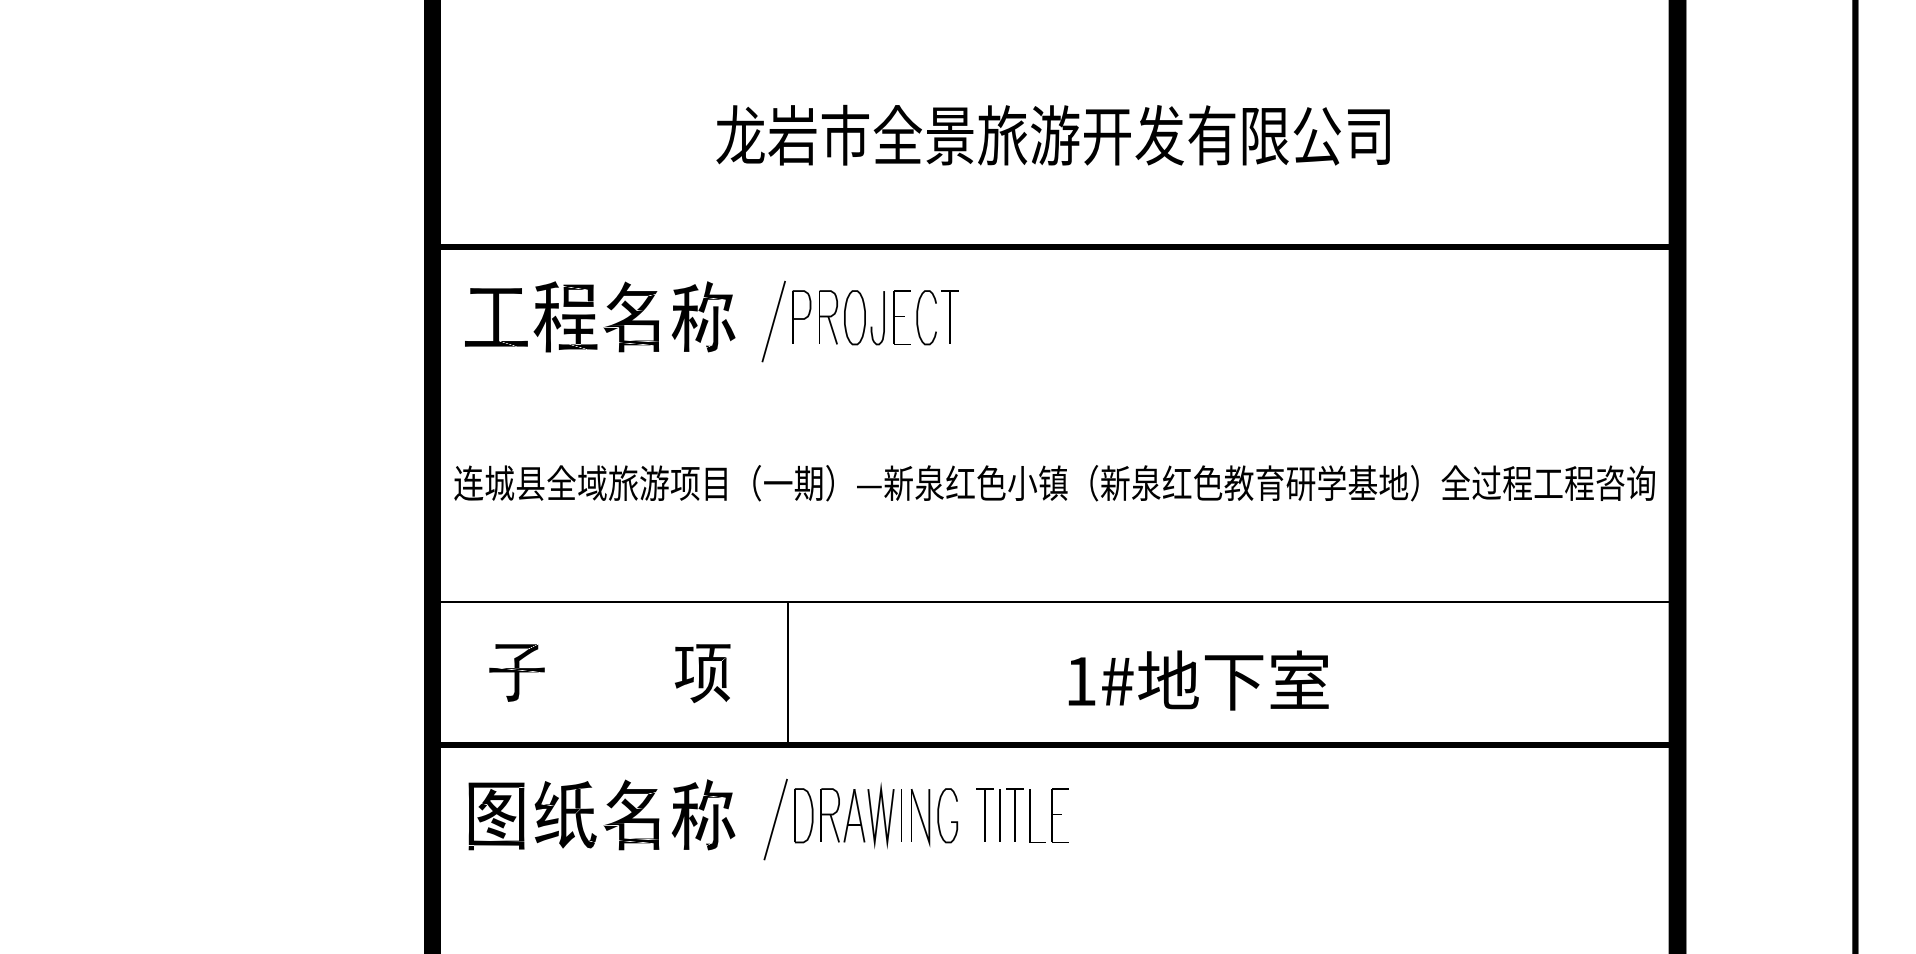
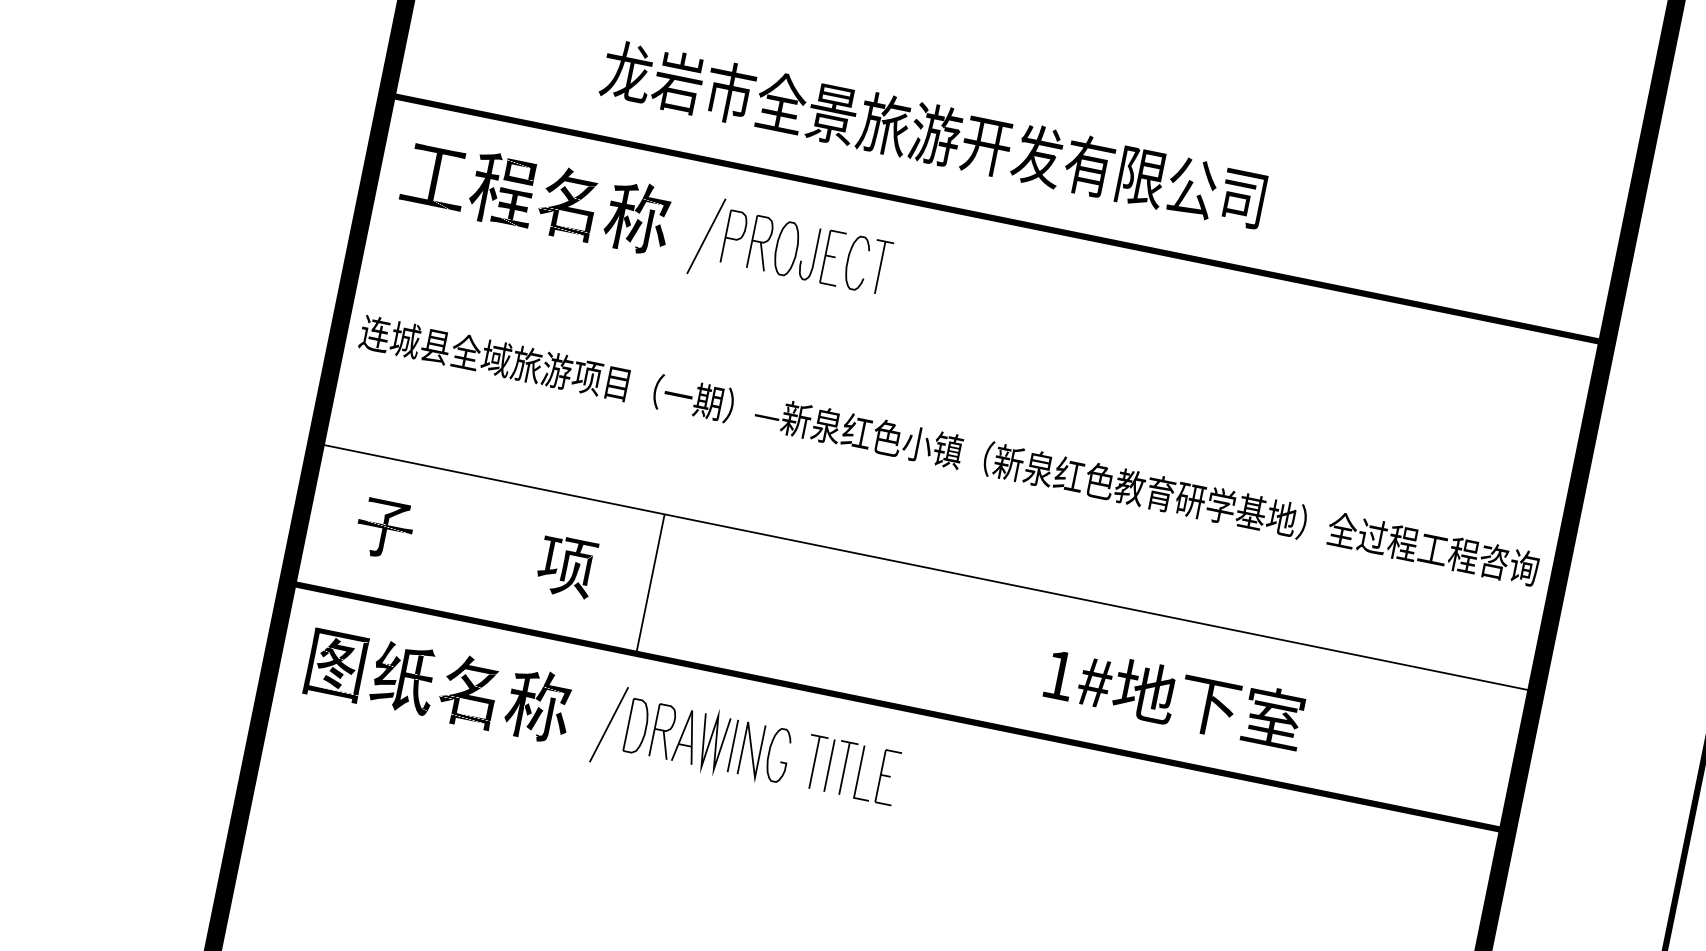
text: (1052, 134) -> (933, 133), moved
text: (1198, 680) -> (1174, 697), moved

